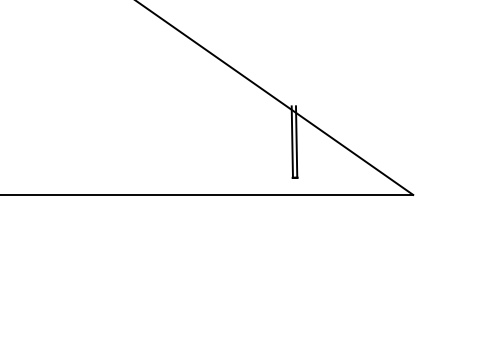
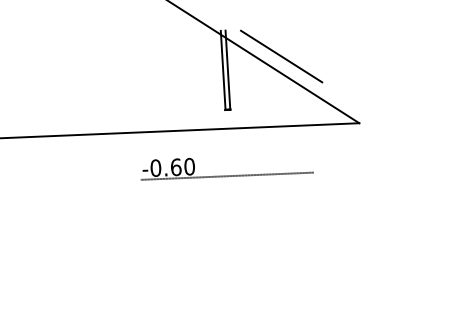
line: (345, 131) -> (281, 56), added
part: (291, 237) -> (226, 175), added

